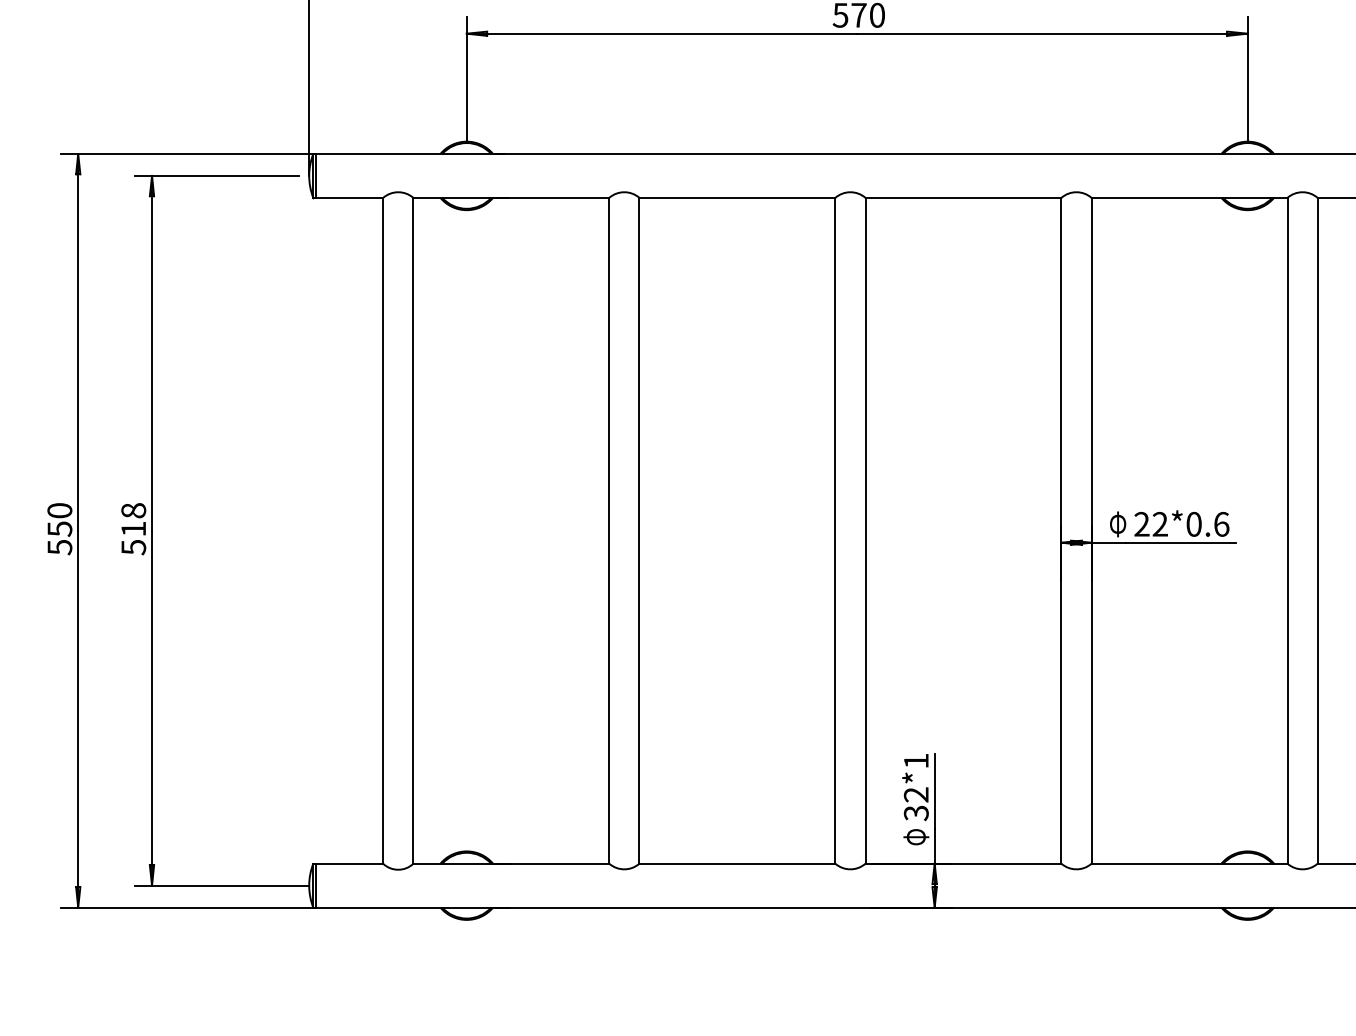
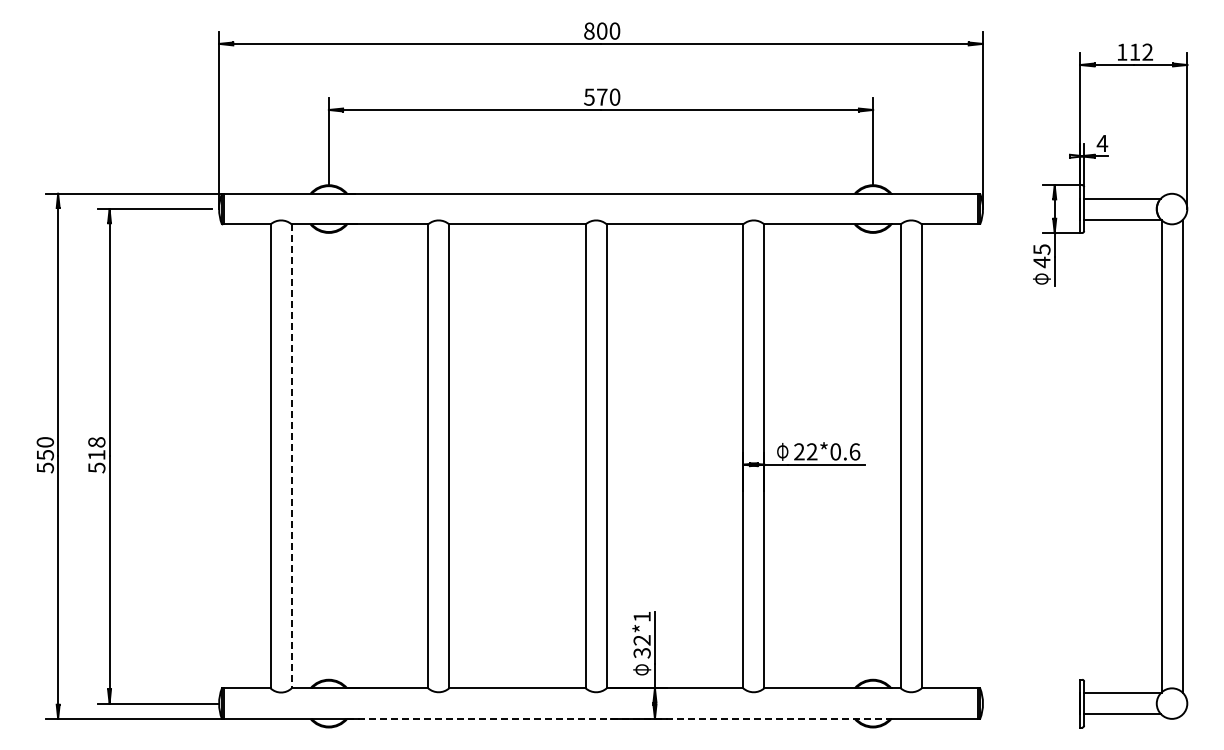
line: (413, 531) -> (291, 456), solid -> dashed
line: (883, 906) -> (619, 718), solid -> dashed

